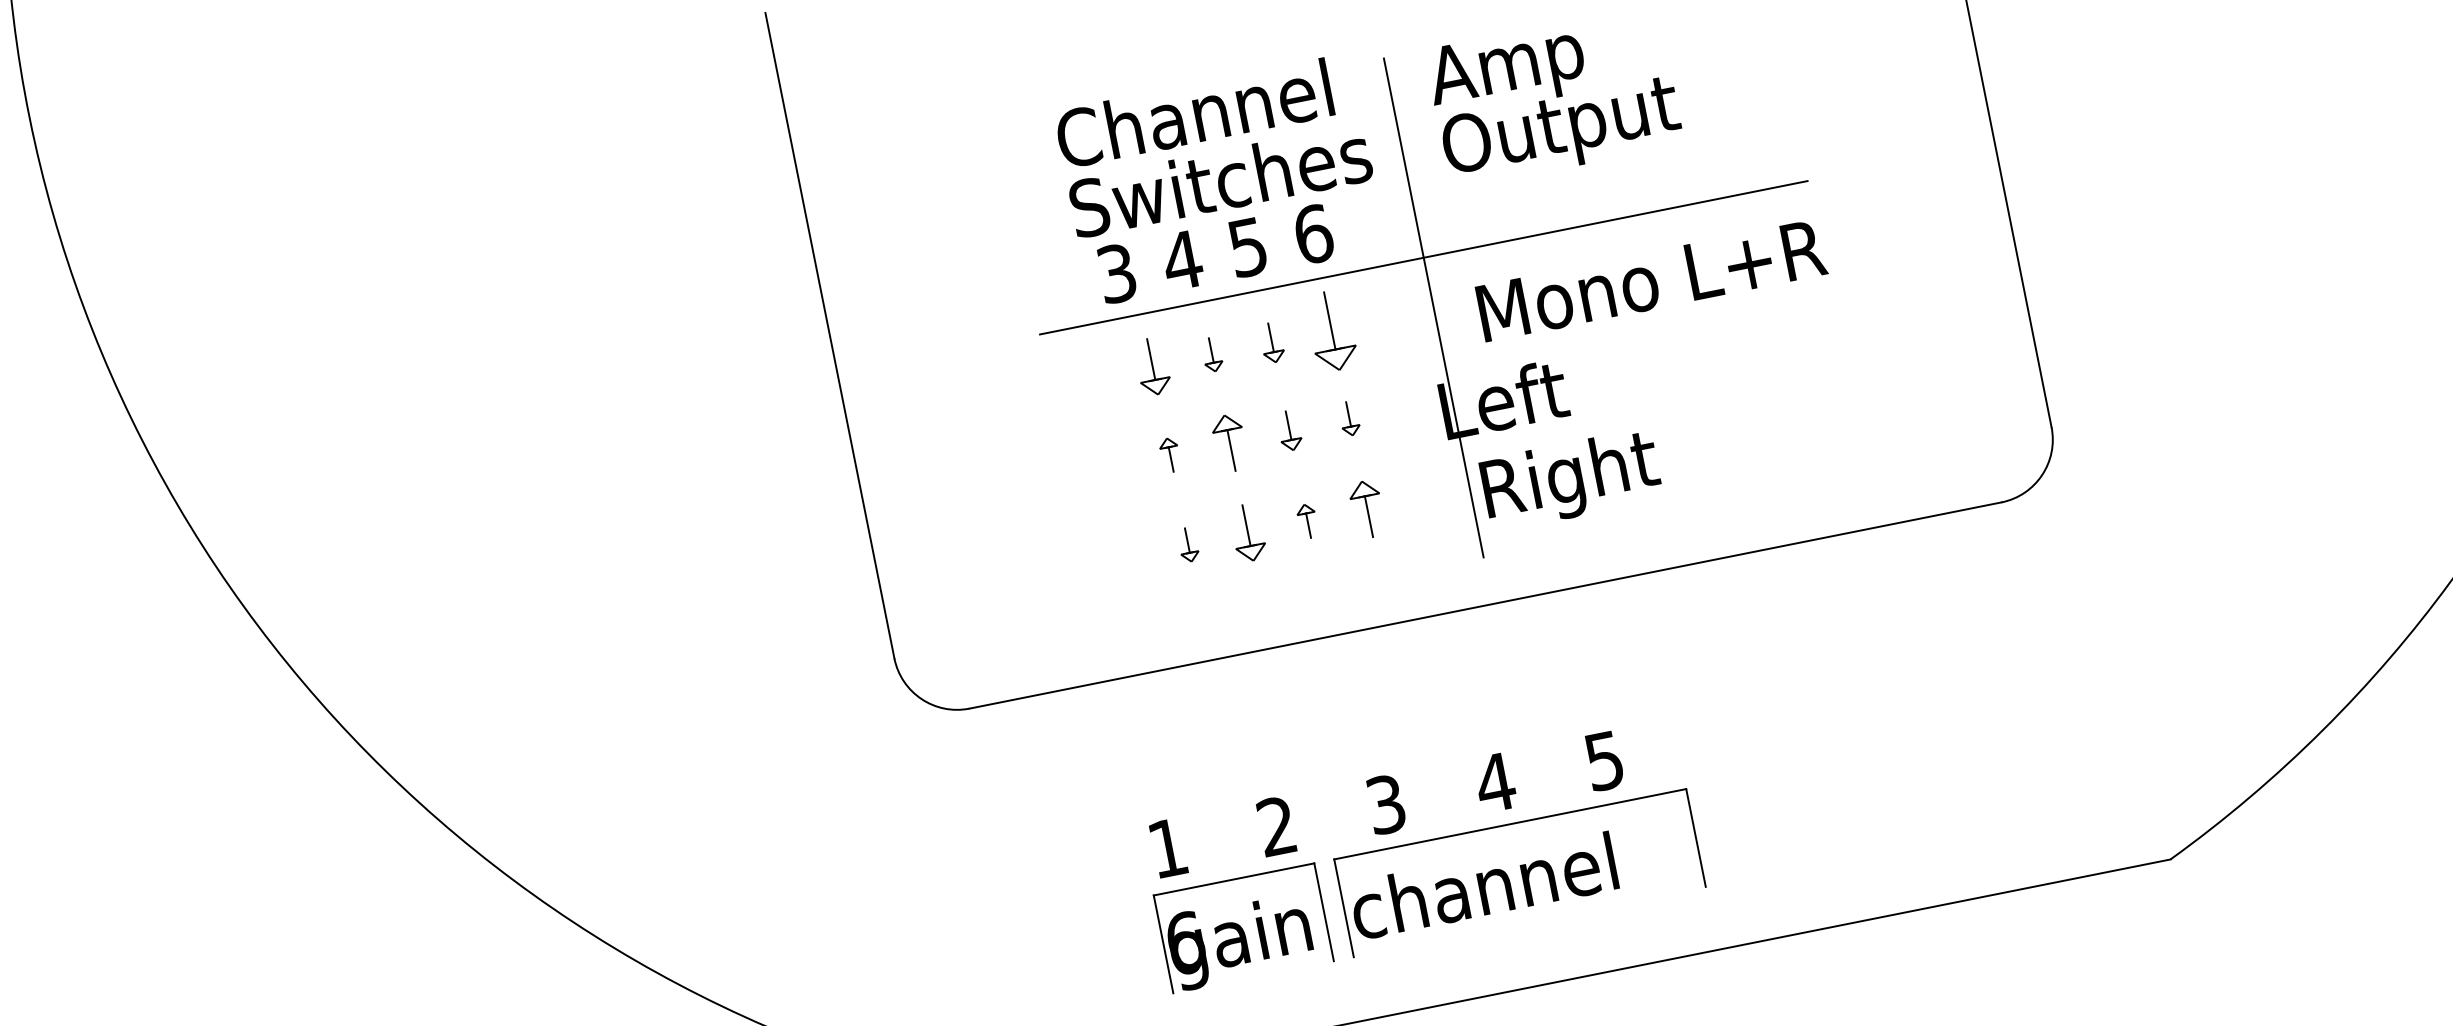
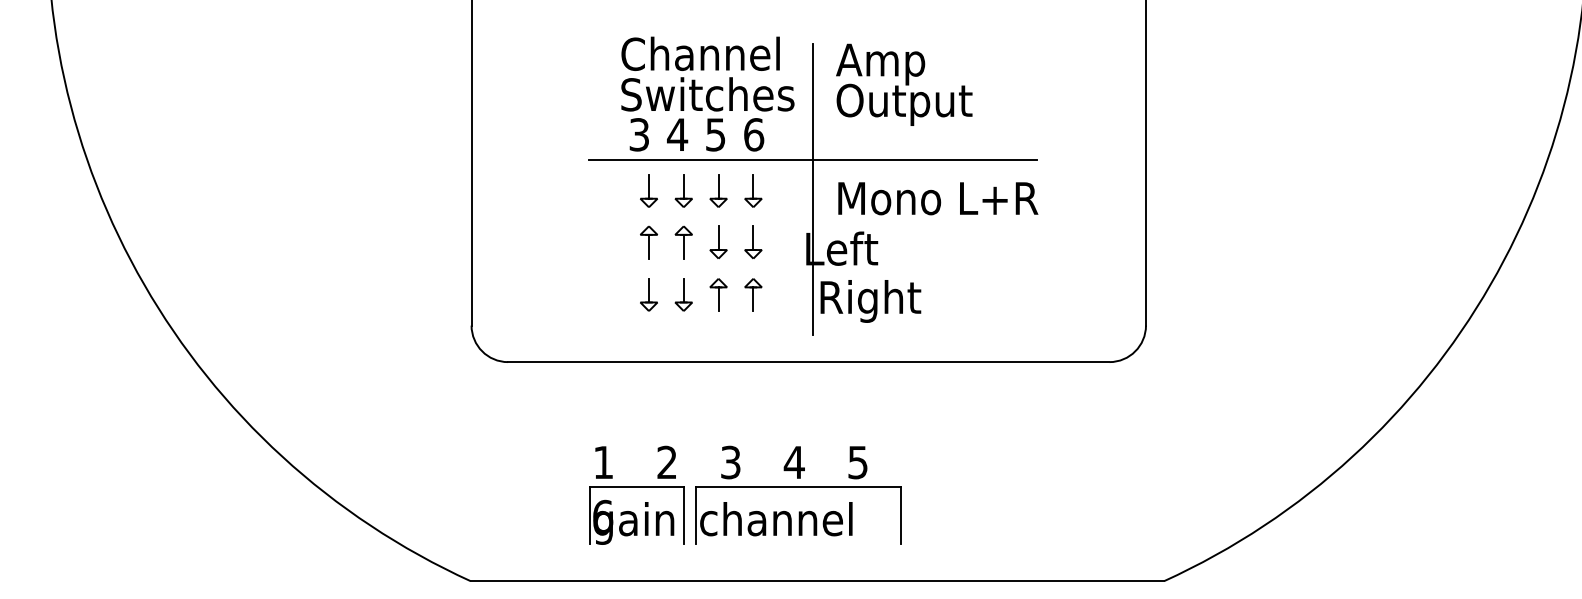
part: (1331, 330) -> (753, 190), size x0.71
part: (1271, 342) -> (718, 190), size x1.43
part: (1211, 354) -> (683, 190), size x1.67
part: (1349, 417) -> (753, 241), size x1.67
part: (1289, 429) -> (718, 241), size x1.43
part: (1169, 455) -> (648, 242), size x1.67
part: (1307, 520) -> (718, 294), size x1.67
part: (1187, 544) -> (648, 294), size x1.67

